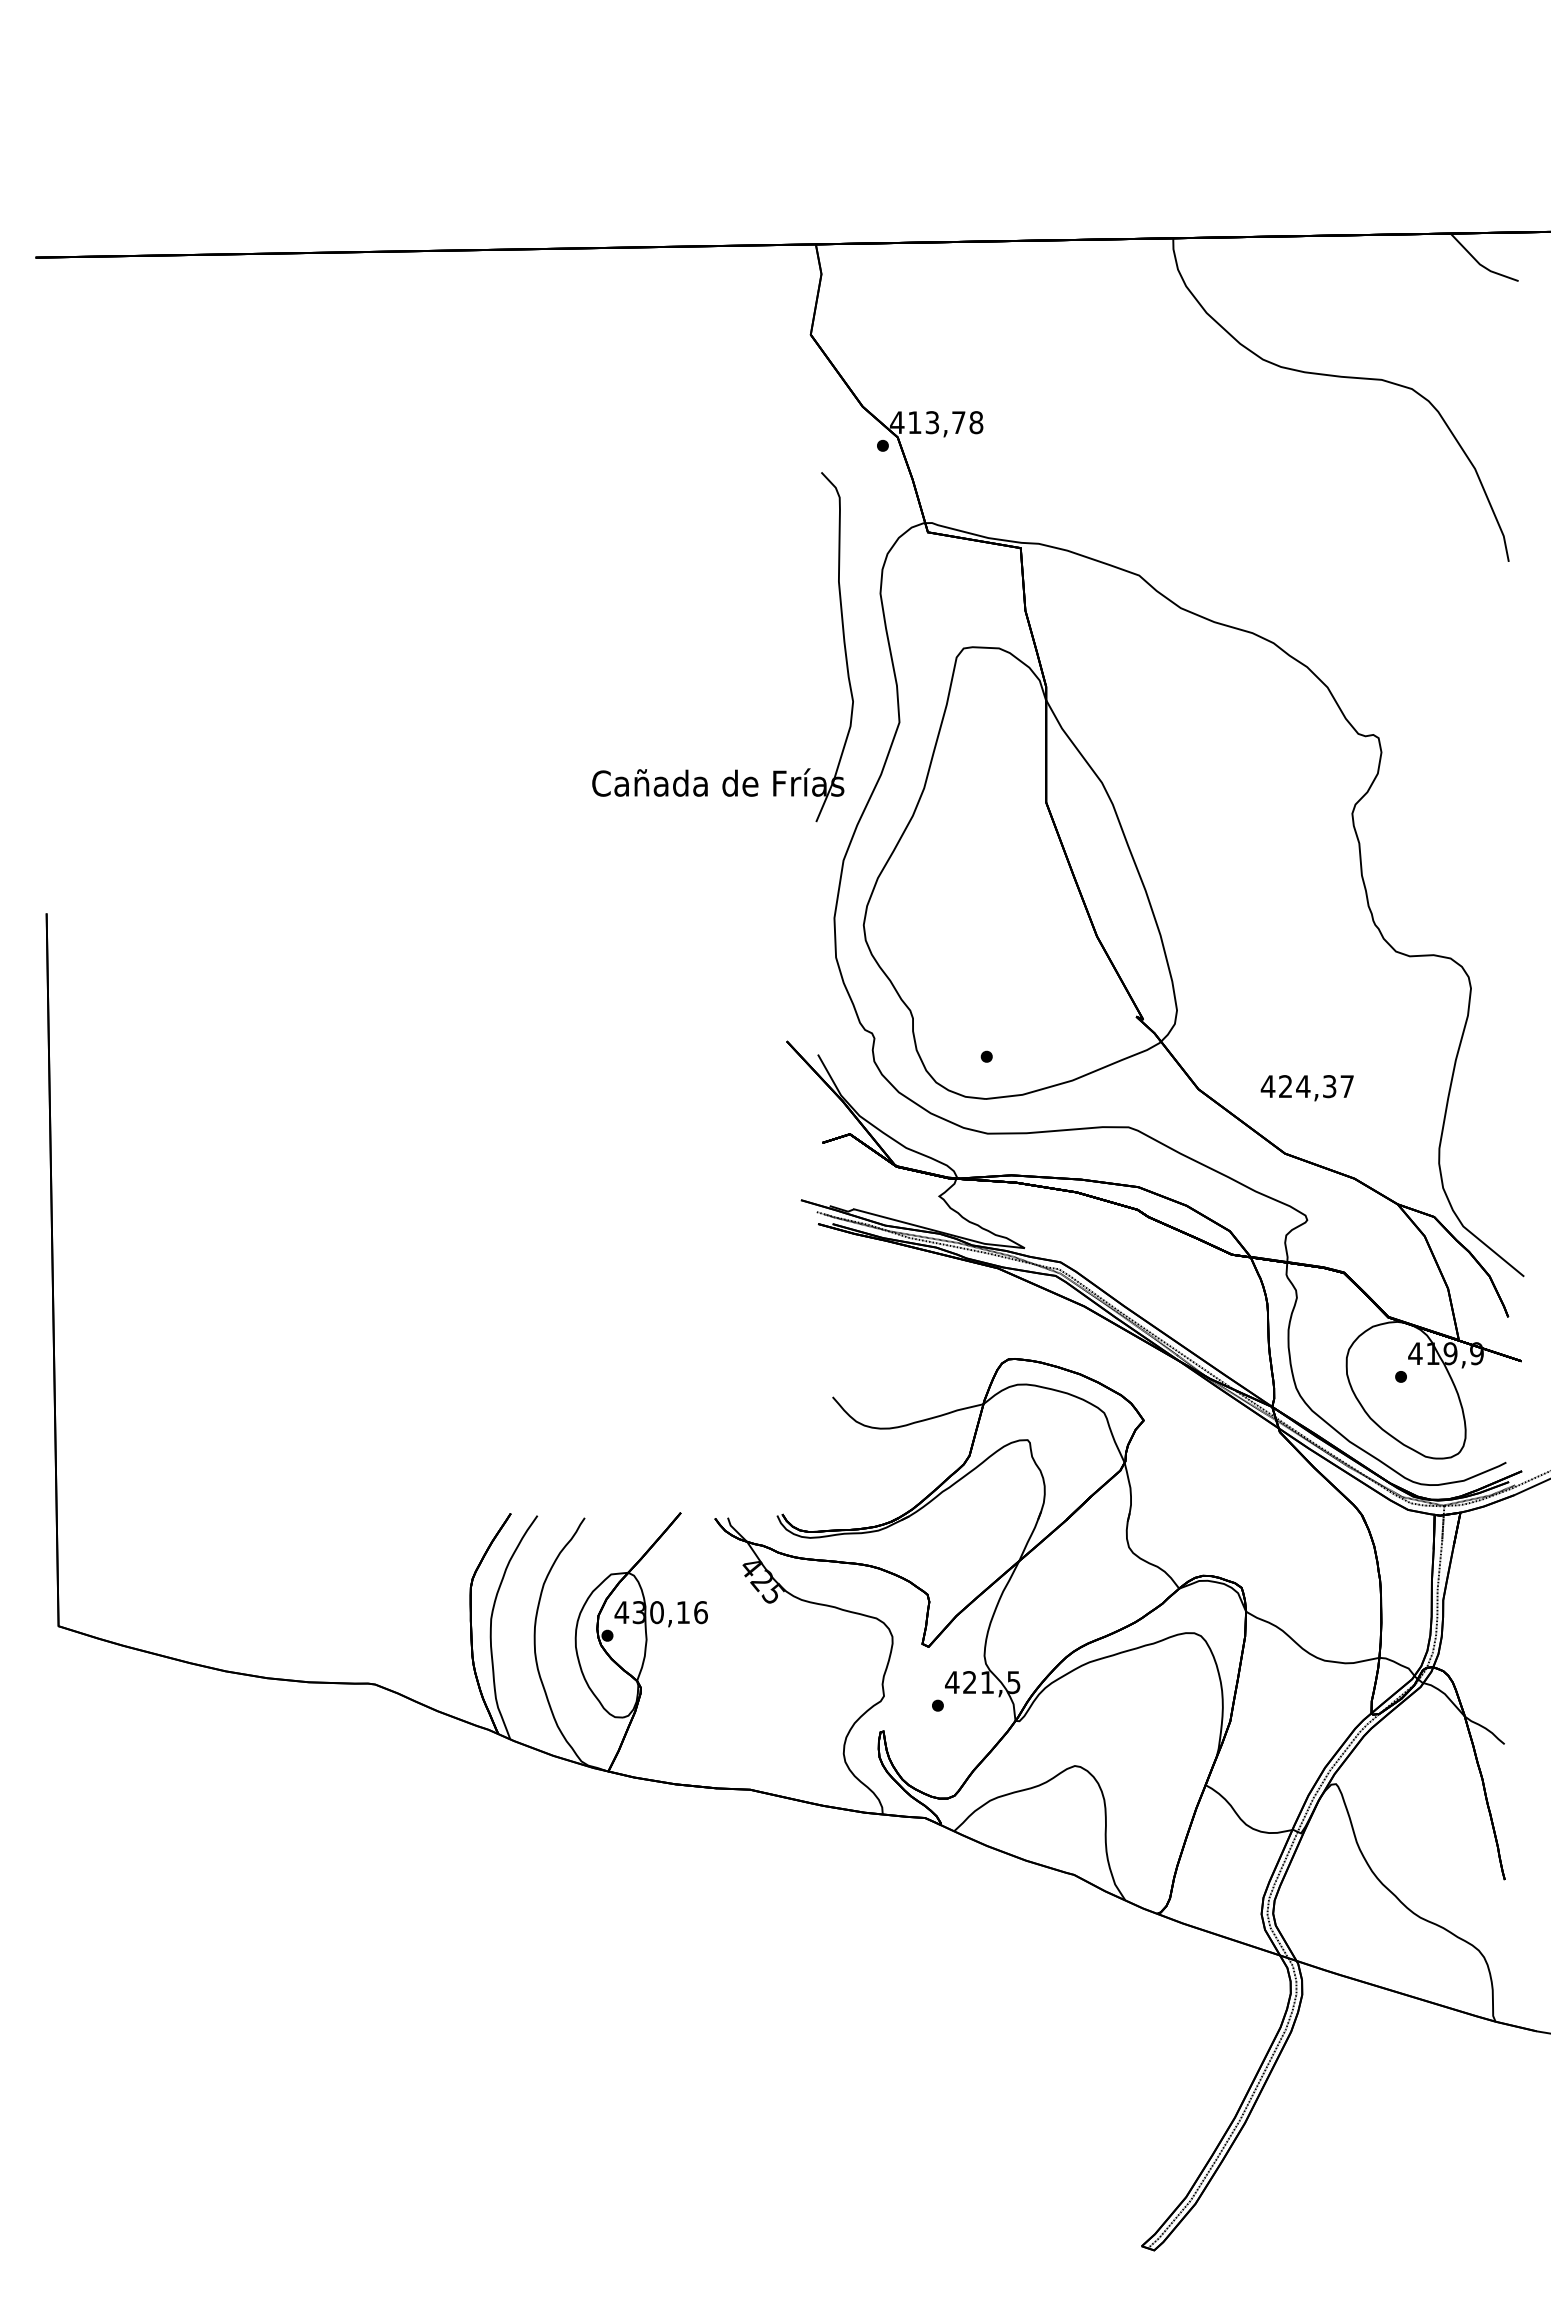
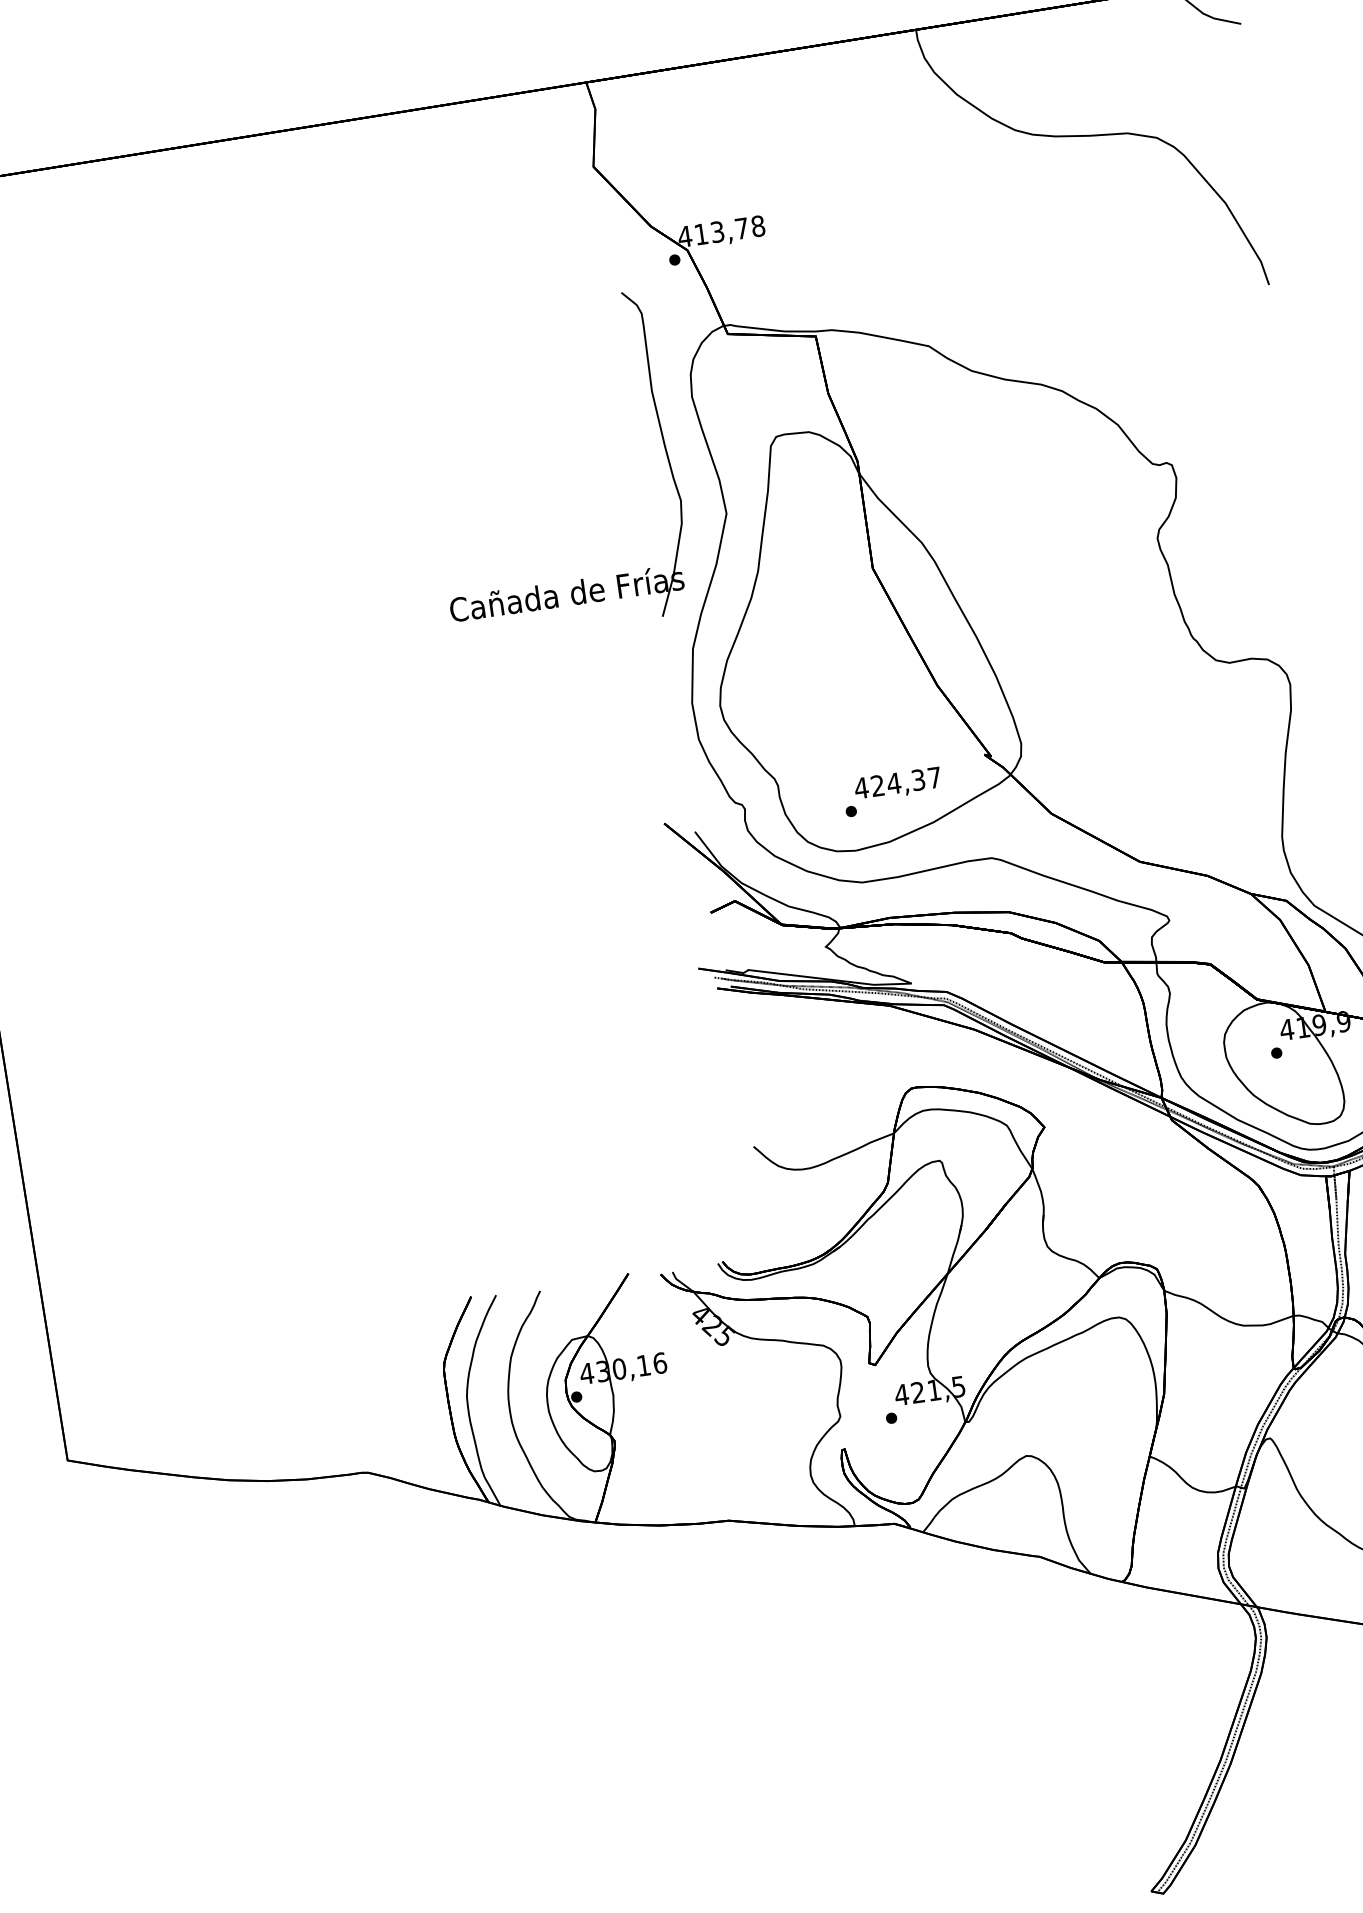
text: (1306, 1088) -> (897, 784), moved

